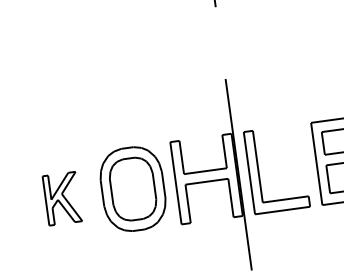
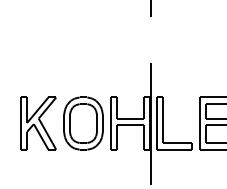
part: (62, 198) -> (38, 123), size x1.67

